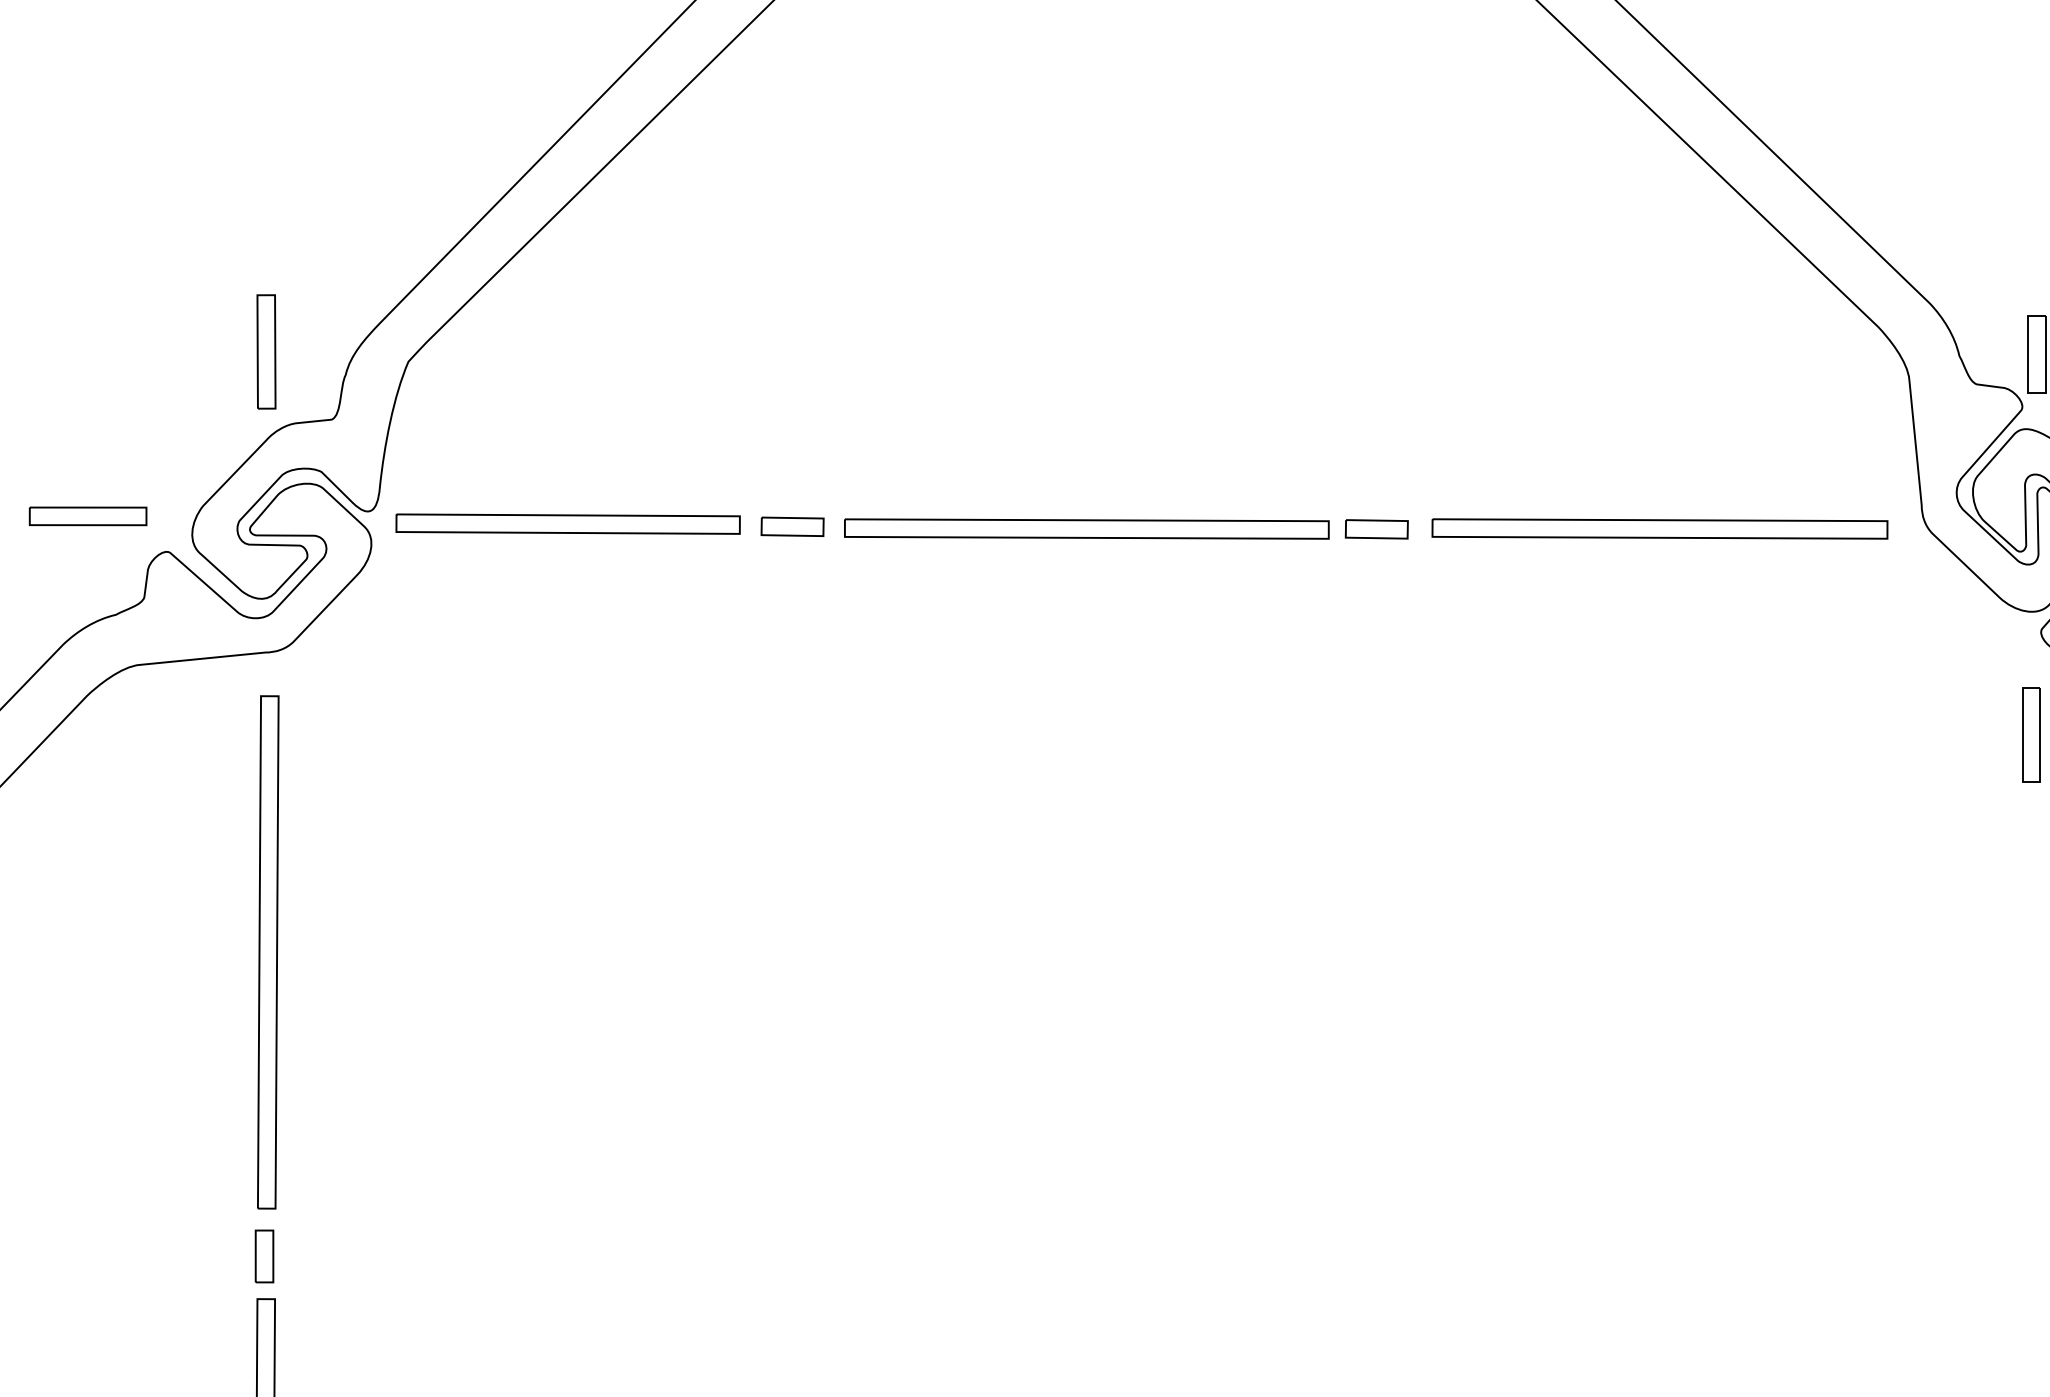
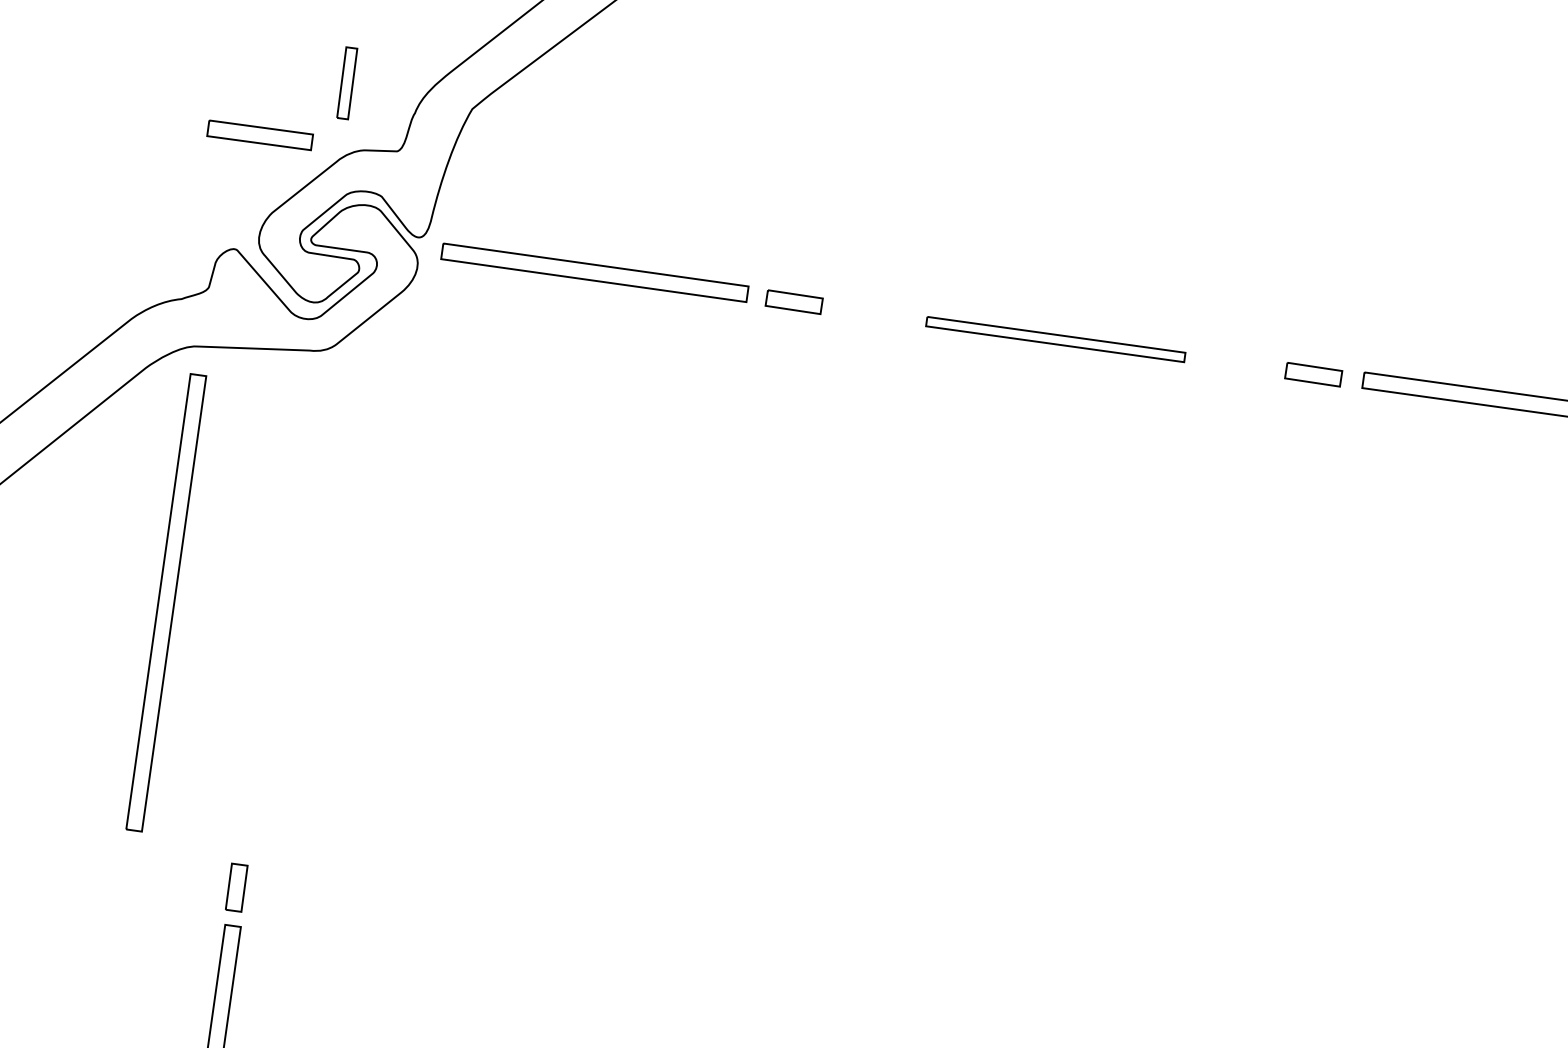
part: (266, 351) -> (347, 82), size x0.7
part: (87, 516) -> (259, 135), moved
part: (1086, 528) -> (1055, 339), size x0.6
part: (268, 952) -> (166, 602), moved

